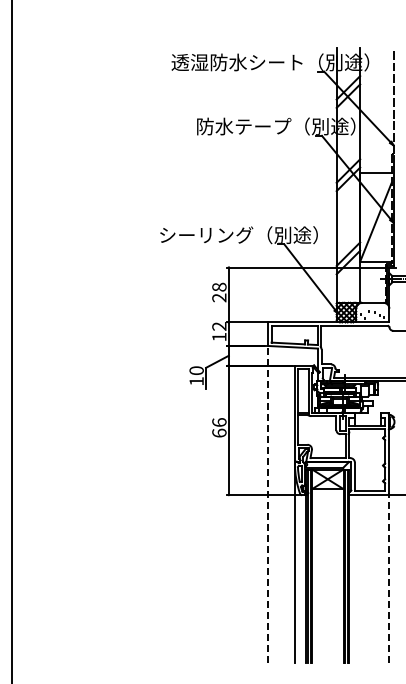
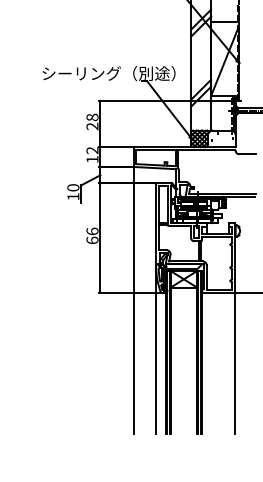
line: (268, 502) -> (133, 298), dashed -> solid
line: (388, 577) -> (234, 362), dashed -> solid

